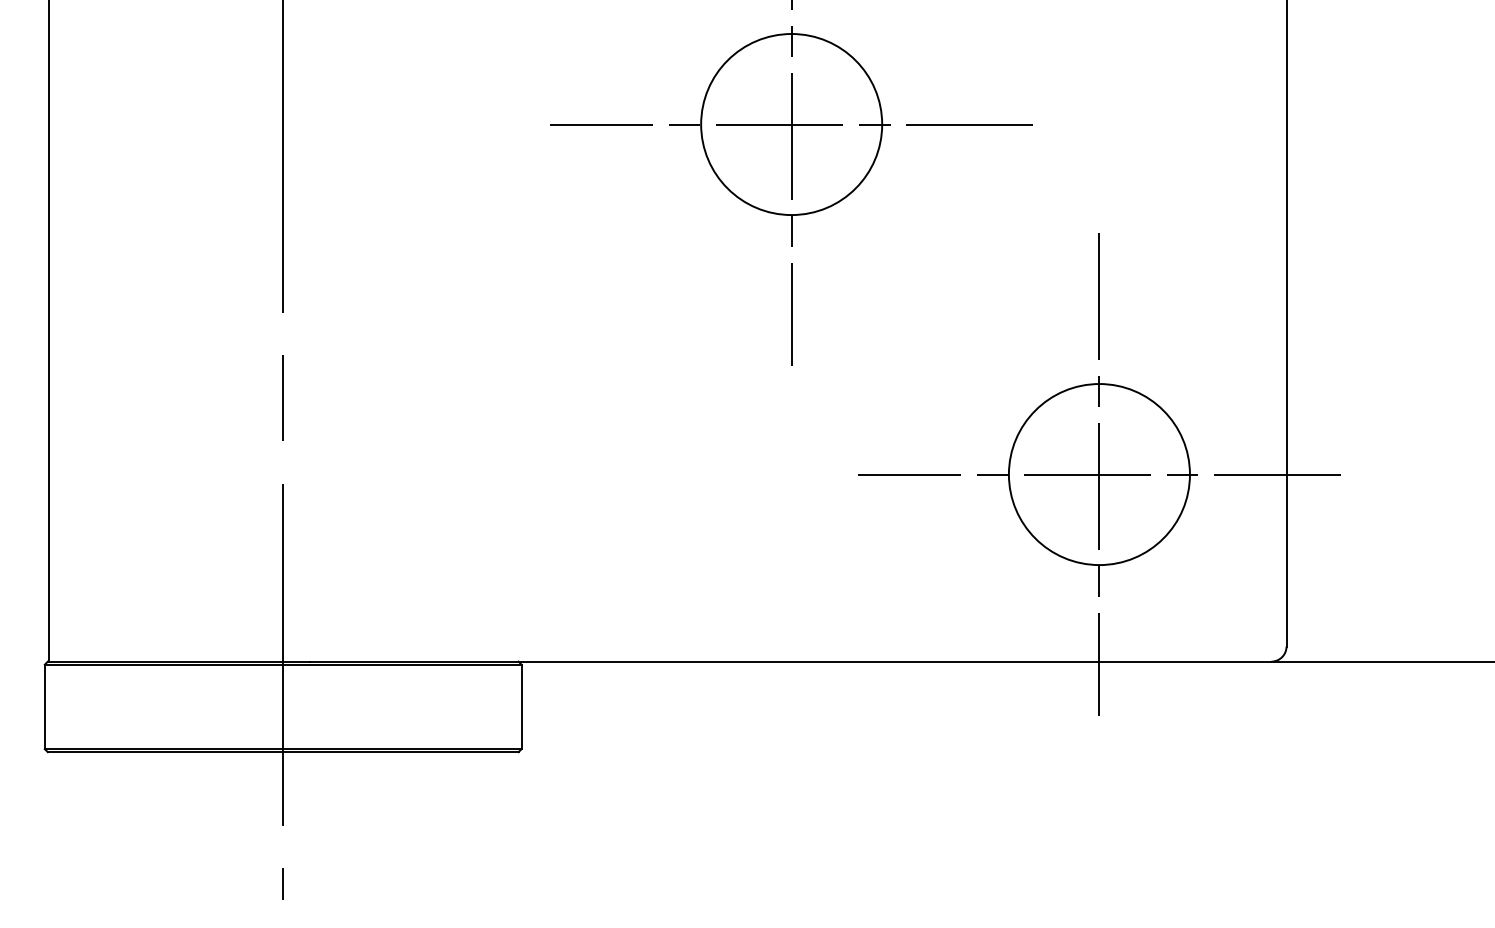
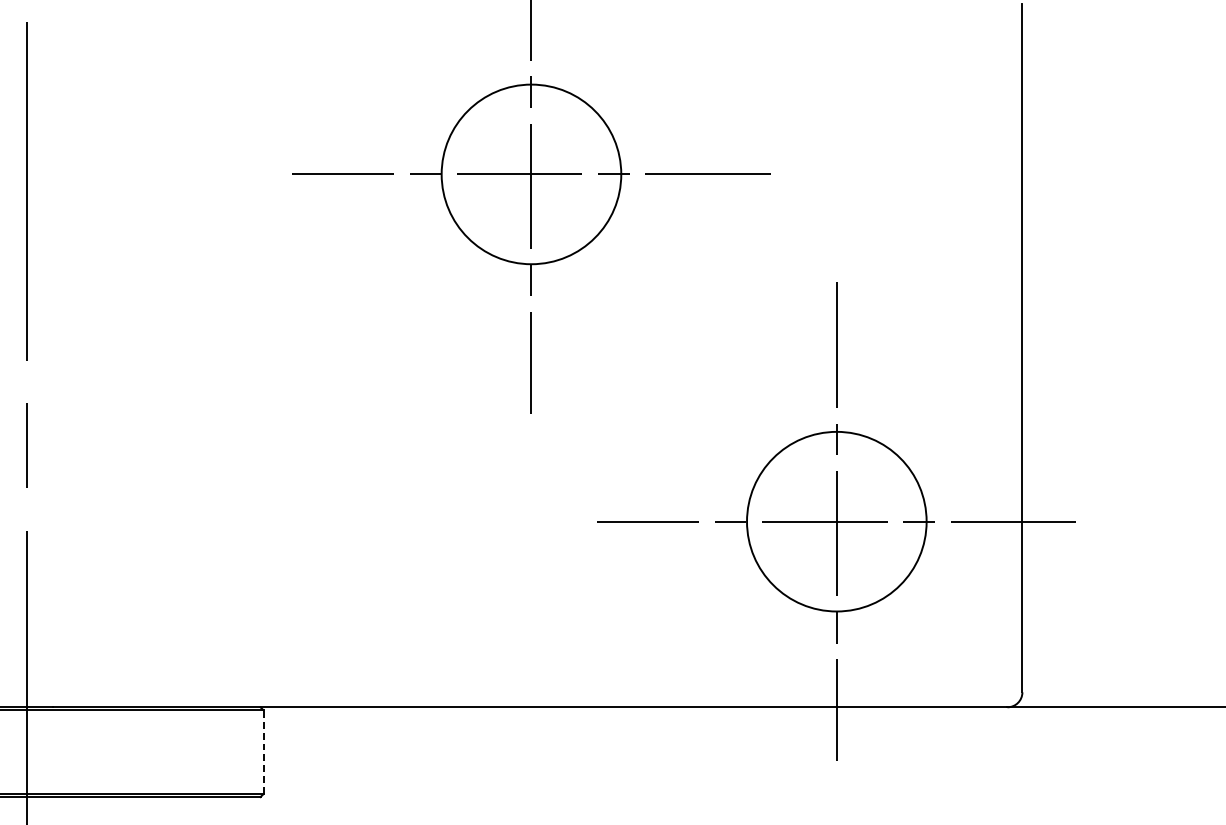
line: (521, 706) -> (263, 751), solid -> dashed

